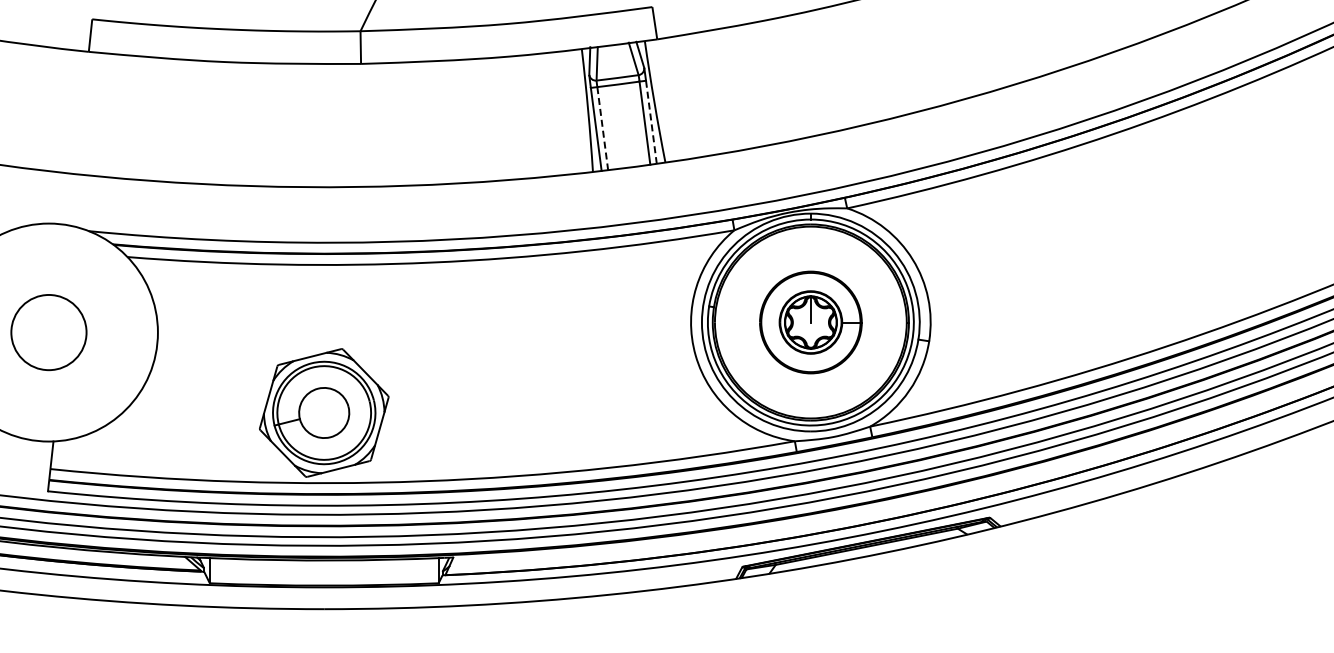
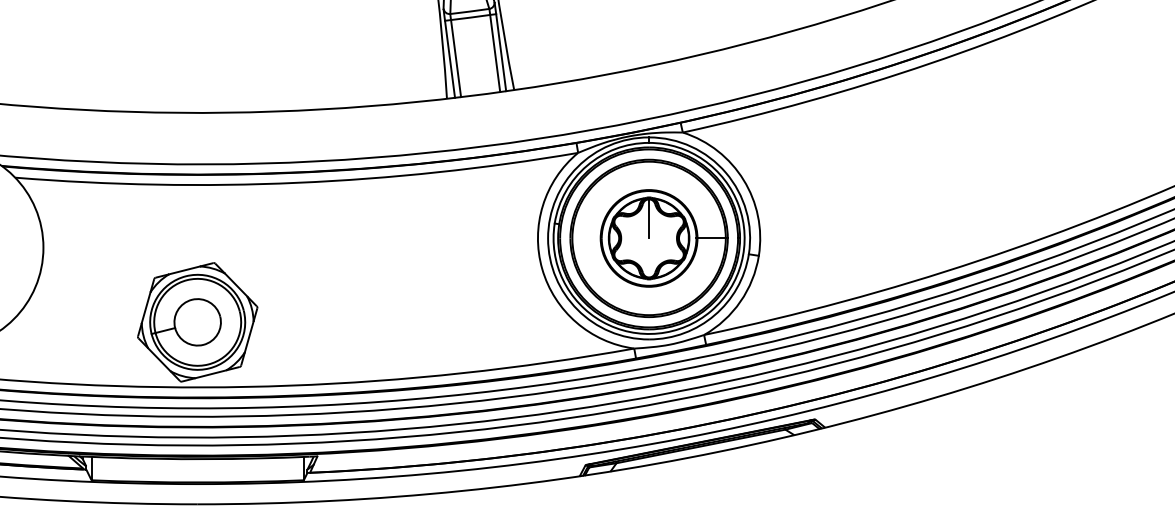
line: (651, 122) -> (501, 52), dashed -> solid
line: (602, 128) -> (455, 58), dashed -> solid
part: (810, 322) -> (648, 238), size x1.67

